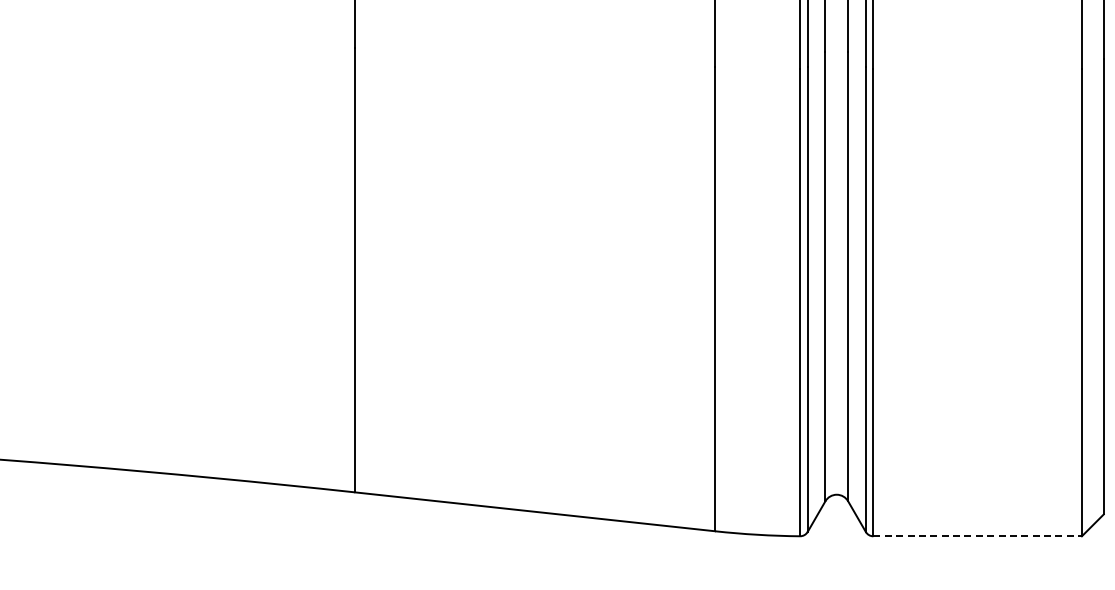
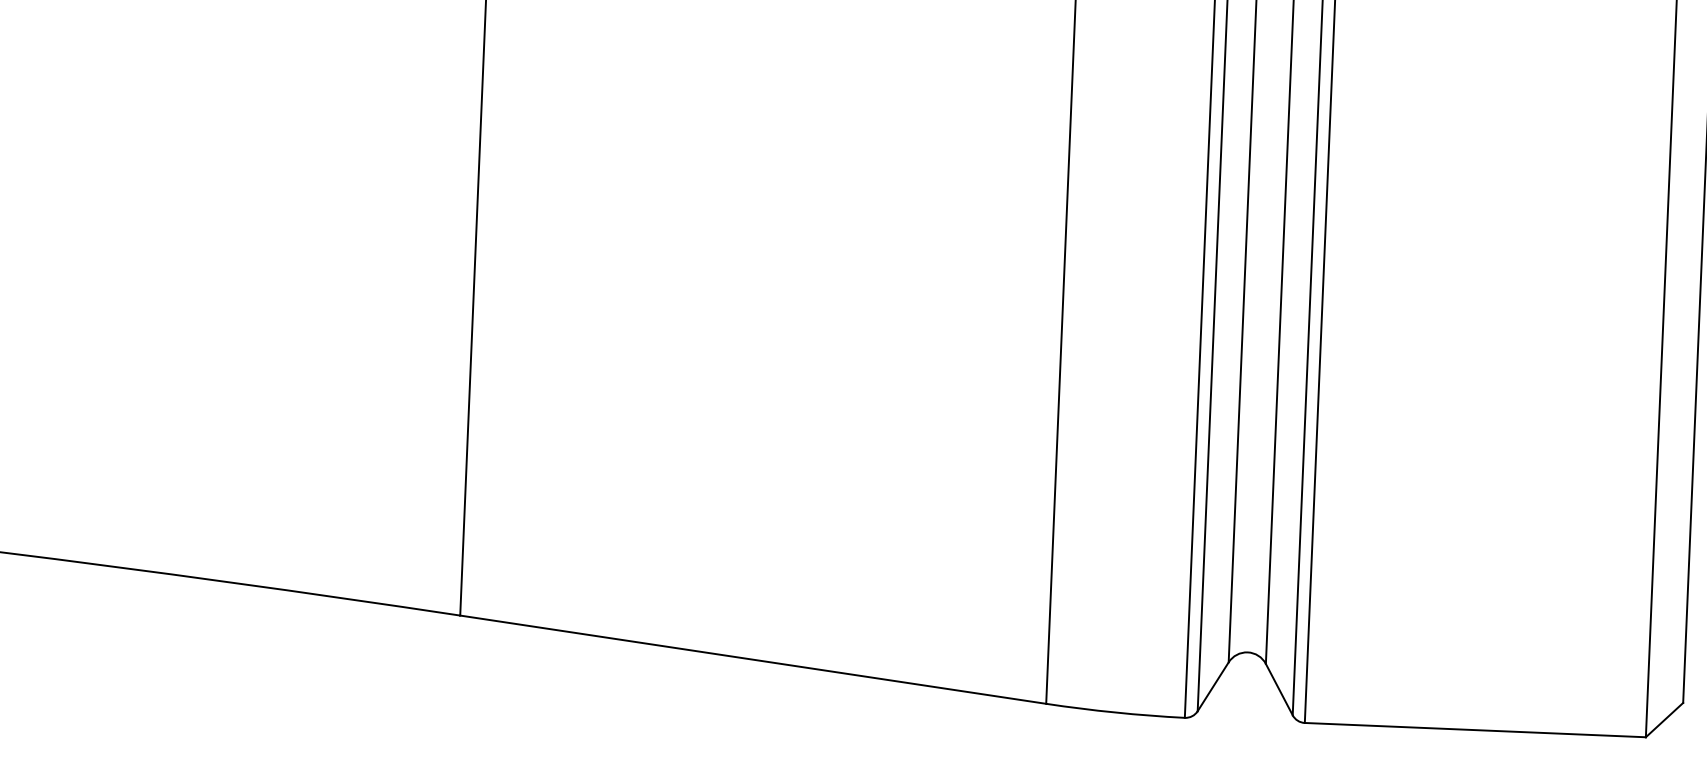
line: (978, 536) -> (1476, 730), dashed -> solid

